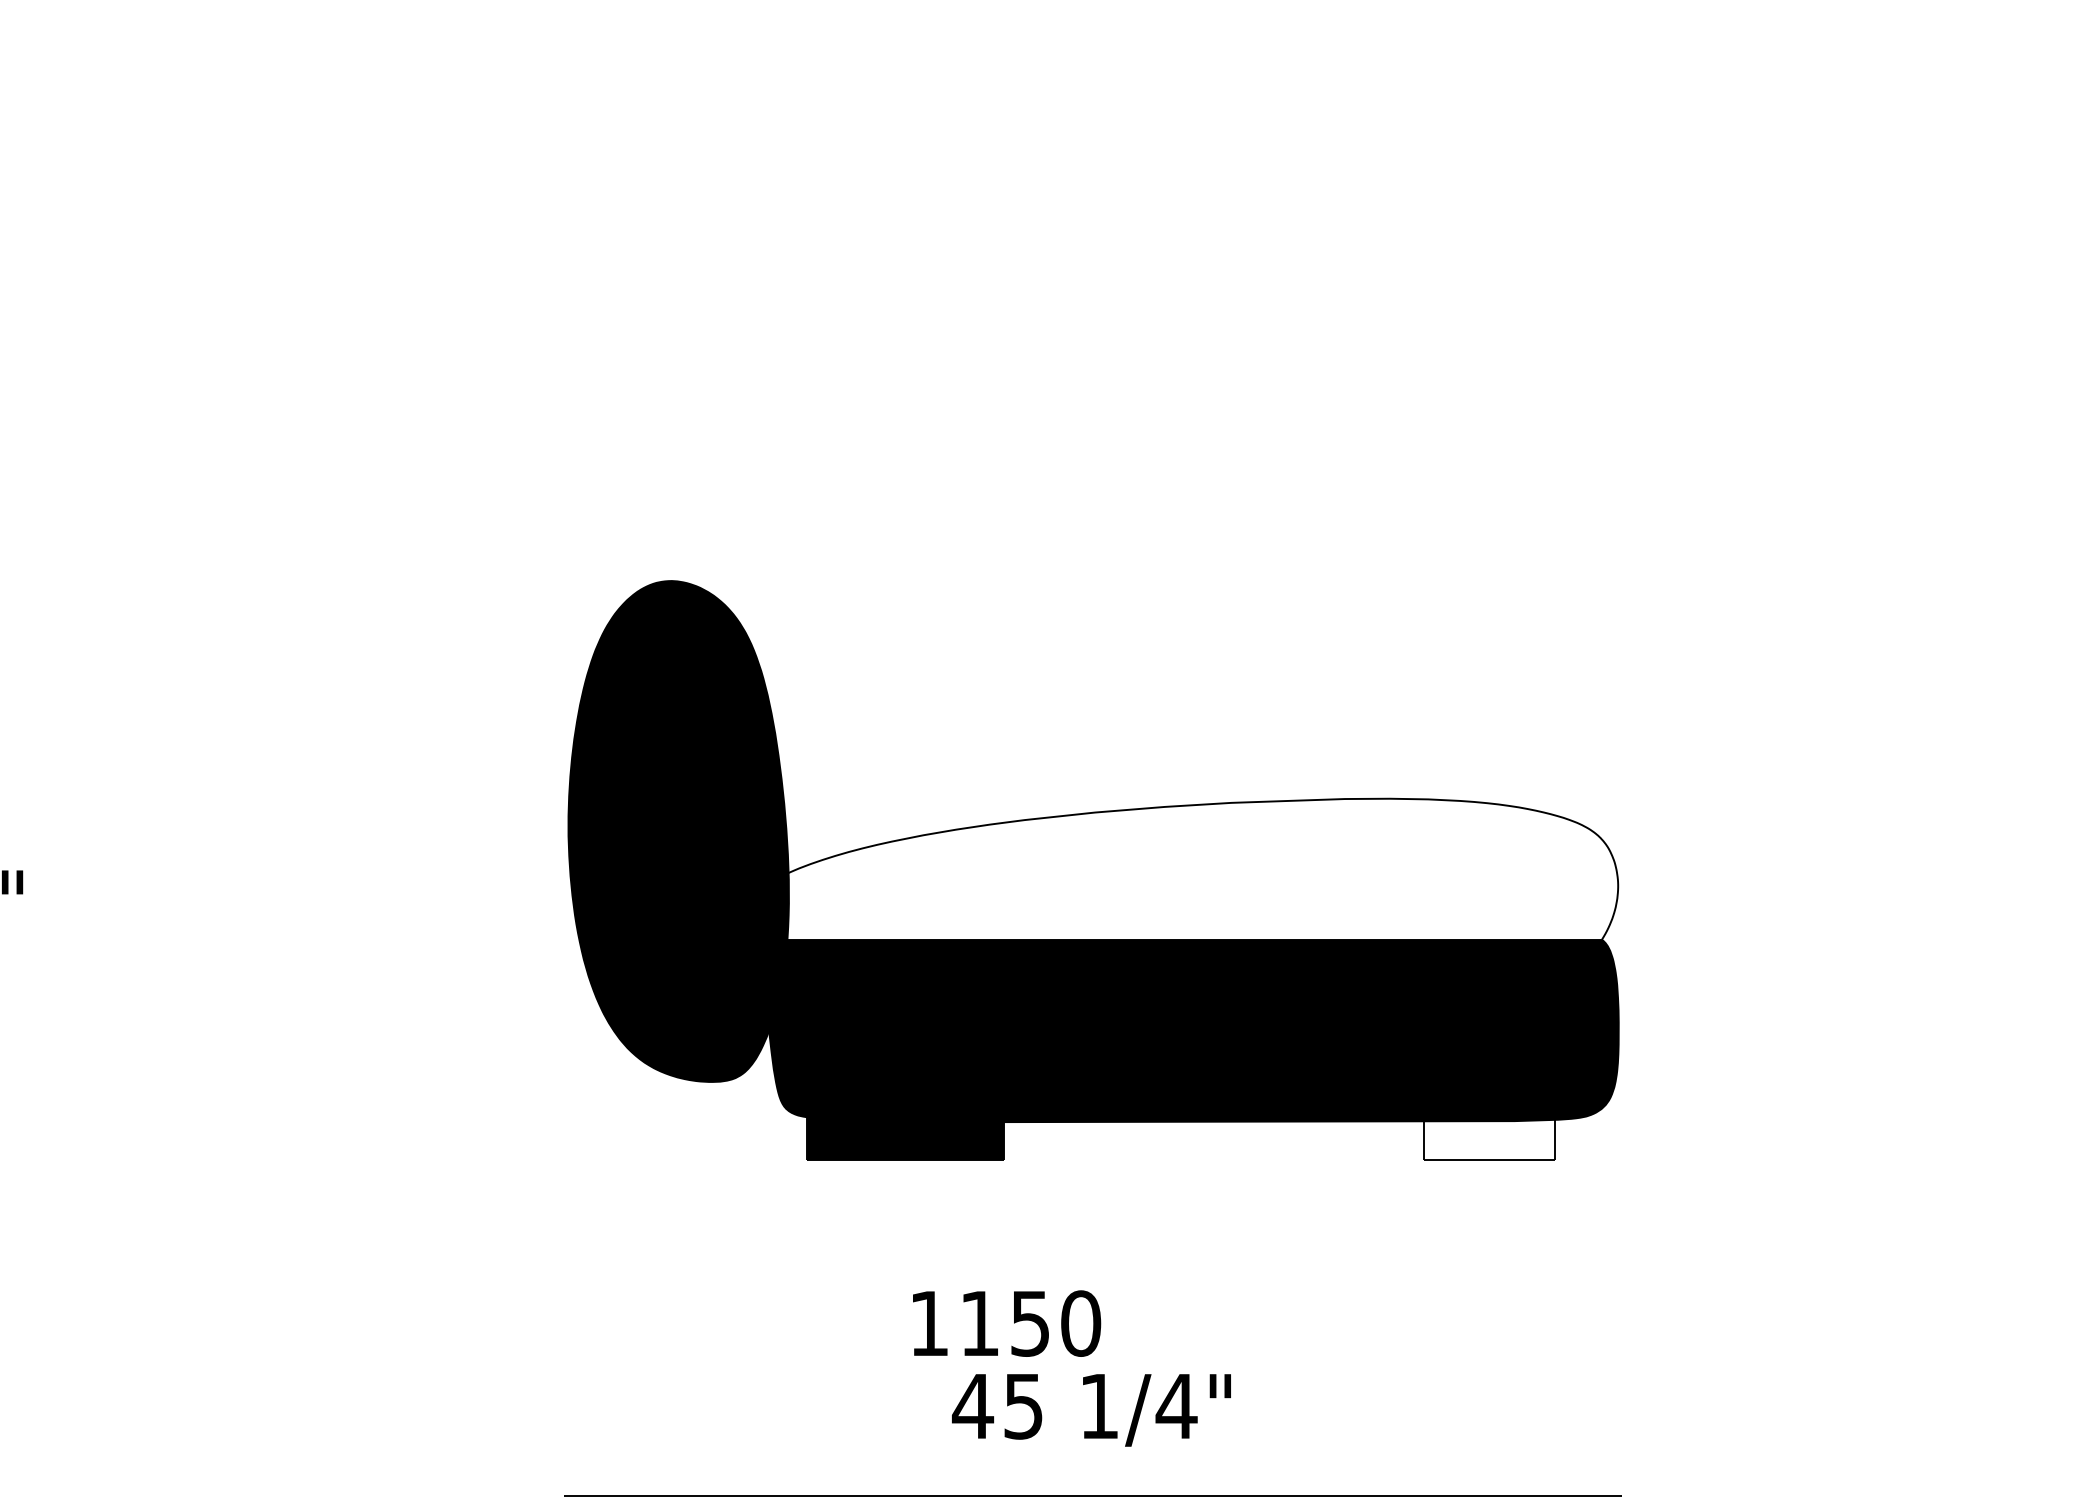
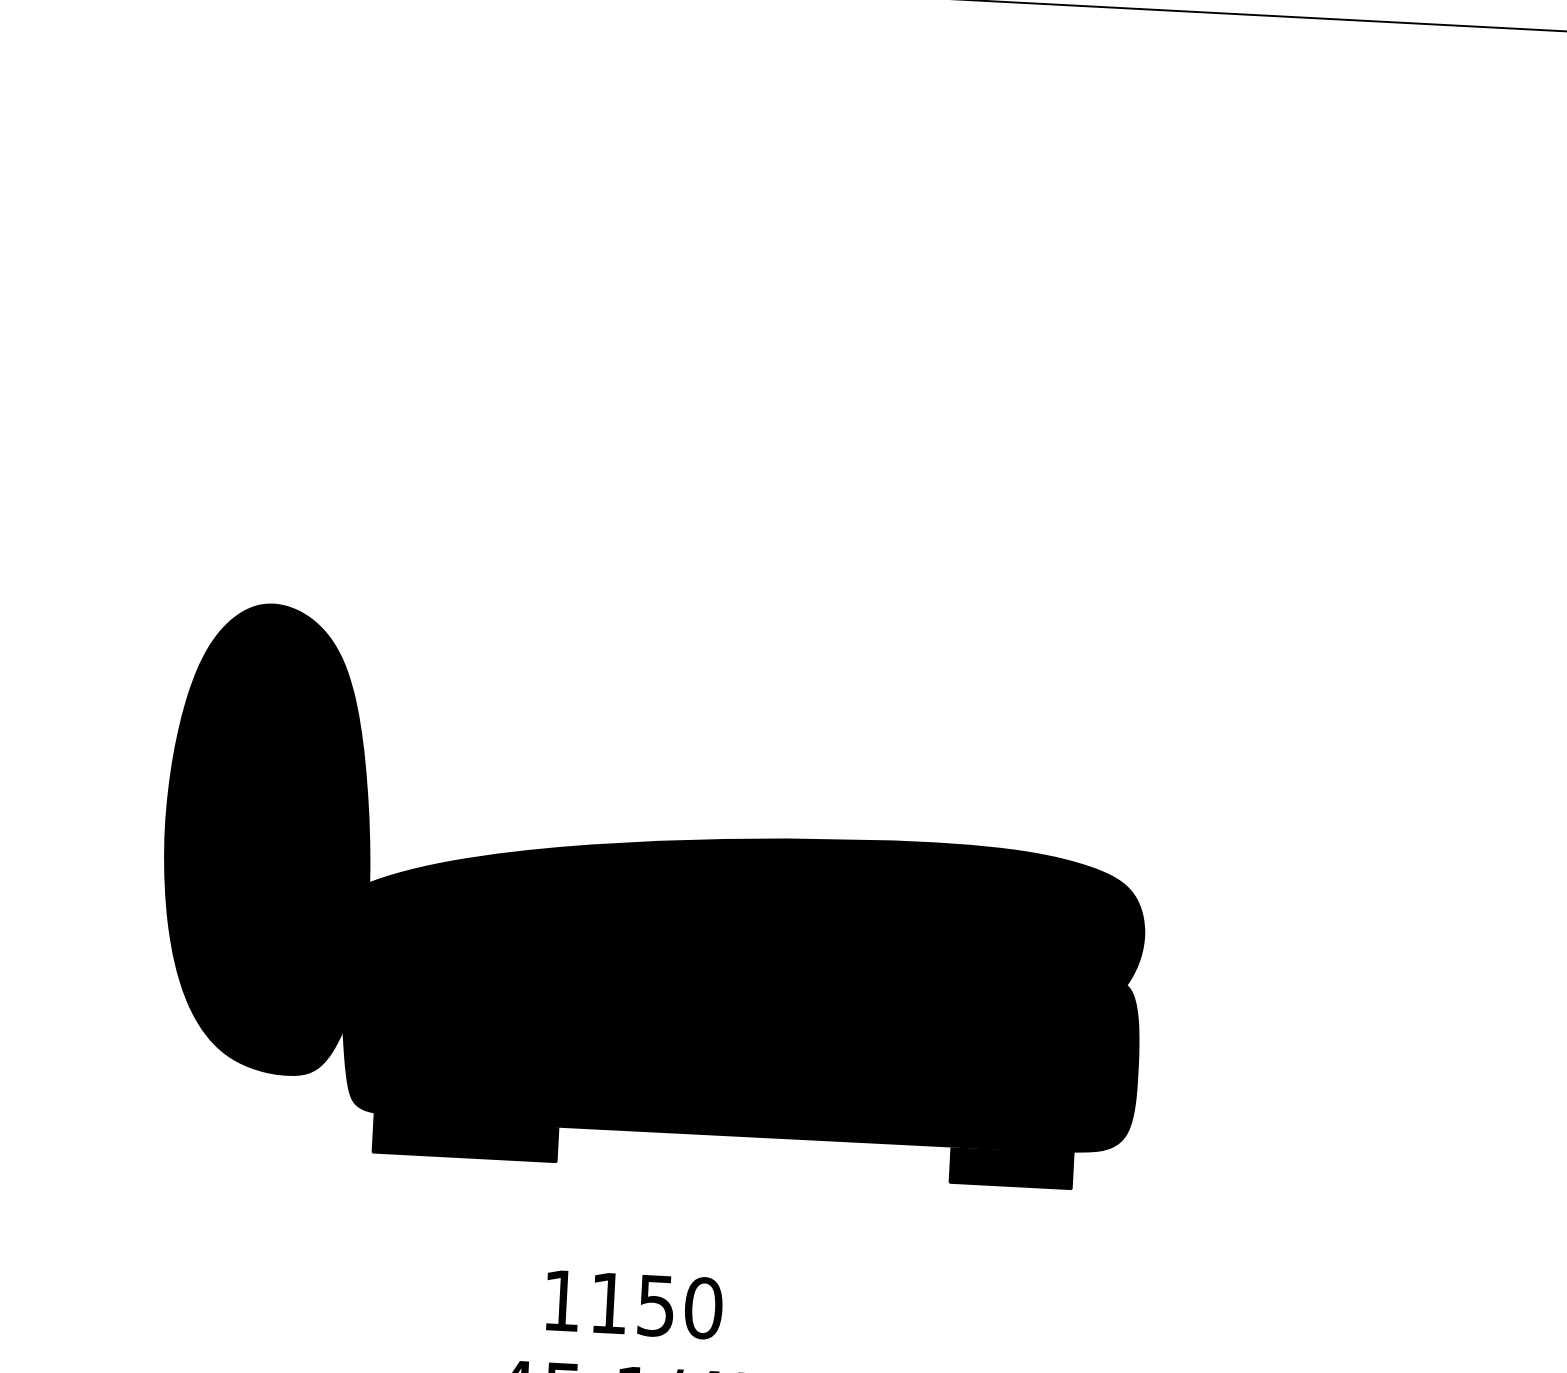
fill: (1202, 868) -> (756, 899), added
fill: (1489, 1139) -> (1011, 1166), added
text: (1007, 1323) -> (634, 1304), moved

